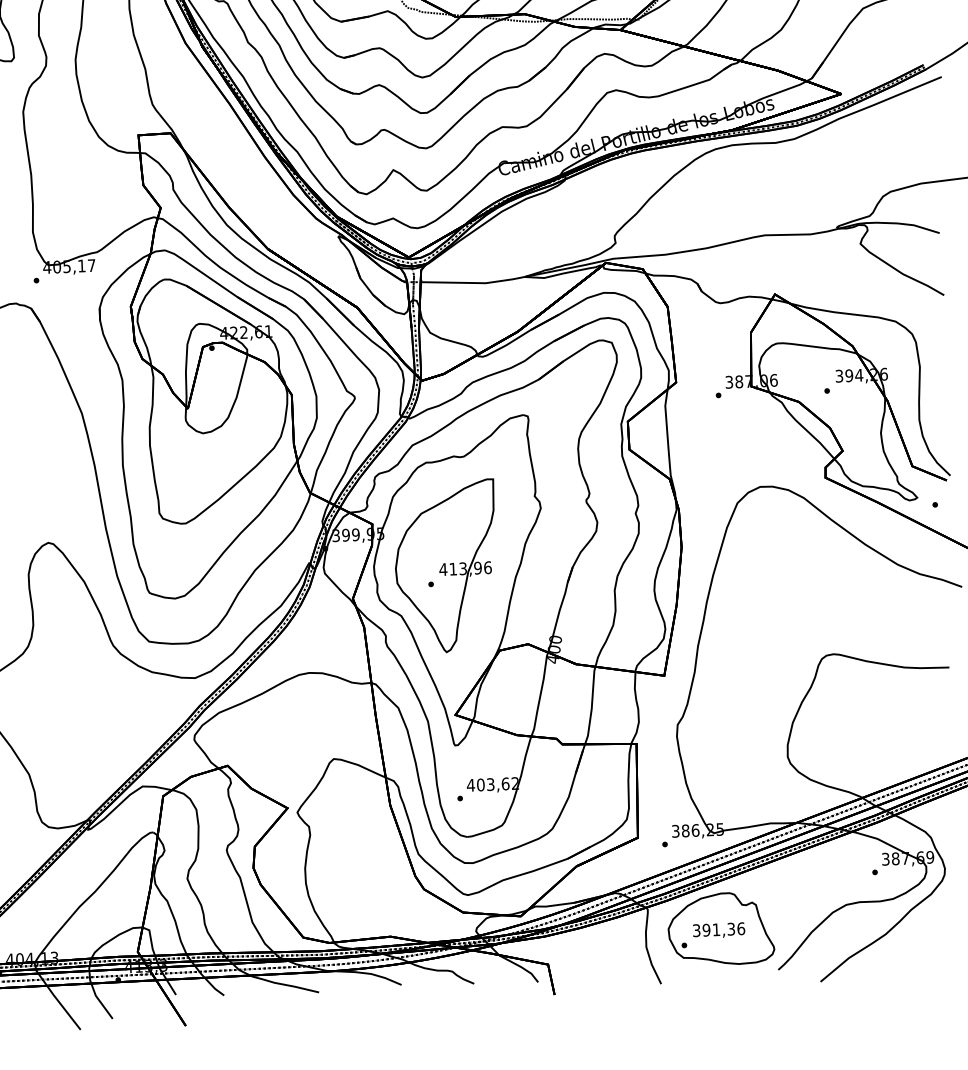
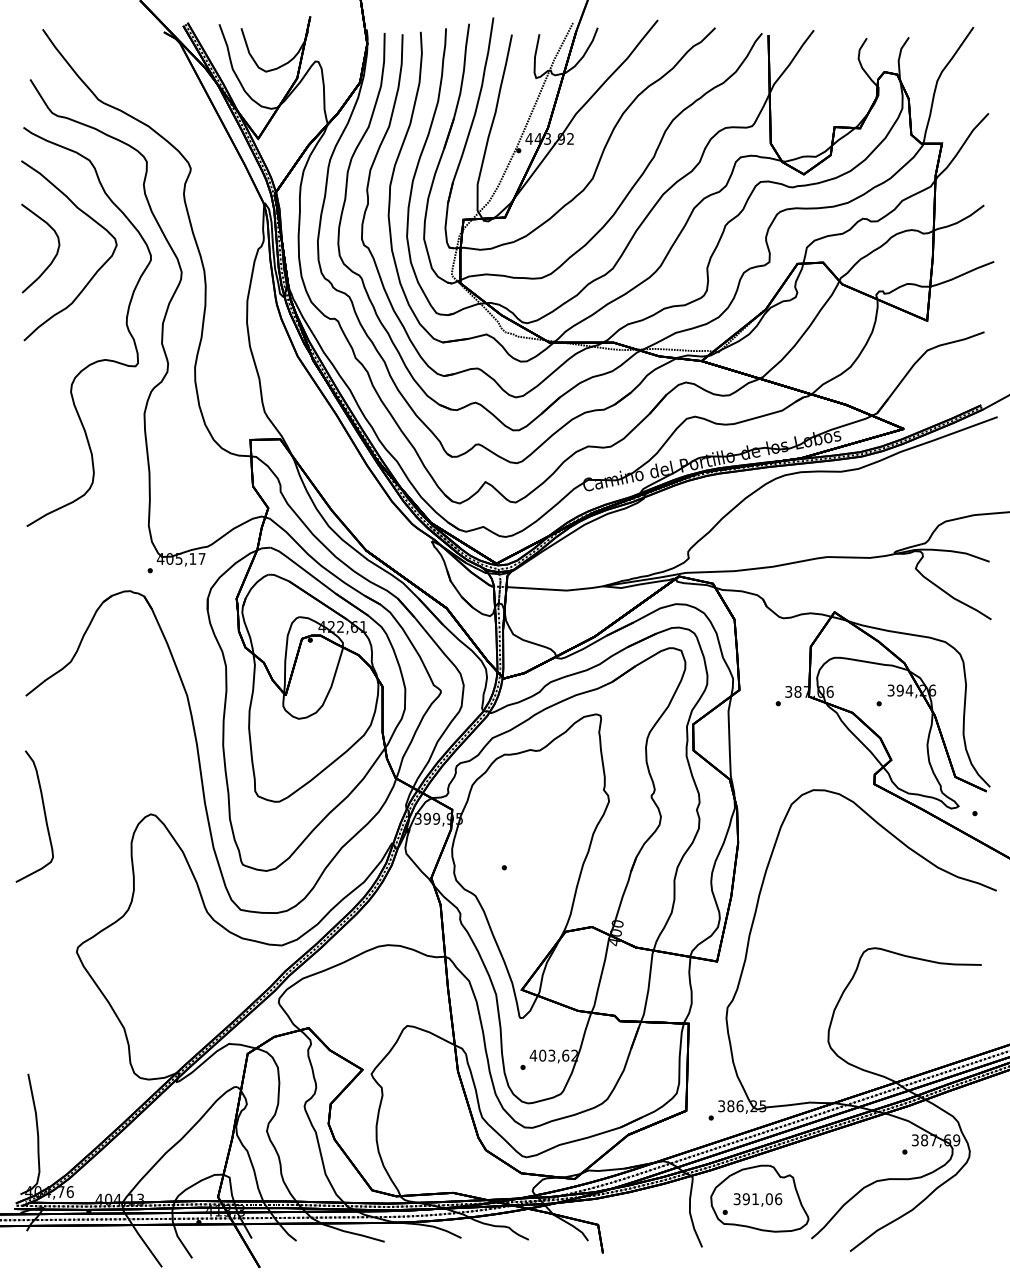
part: (445, 566) -> (518, 851), removed
text: (730, 929) -> (768, 1199), 391,36 -> 391,06

